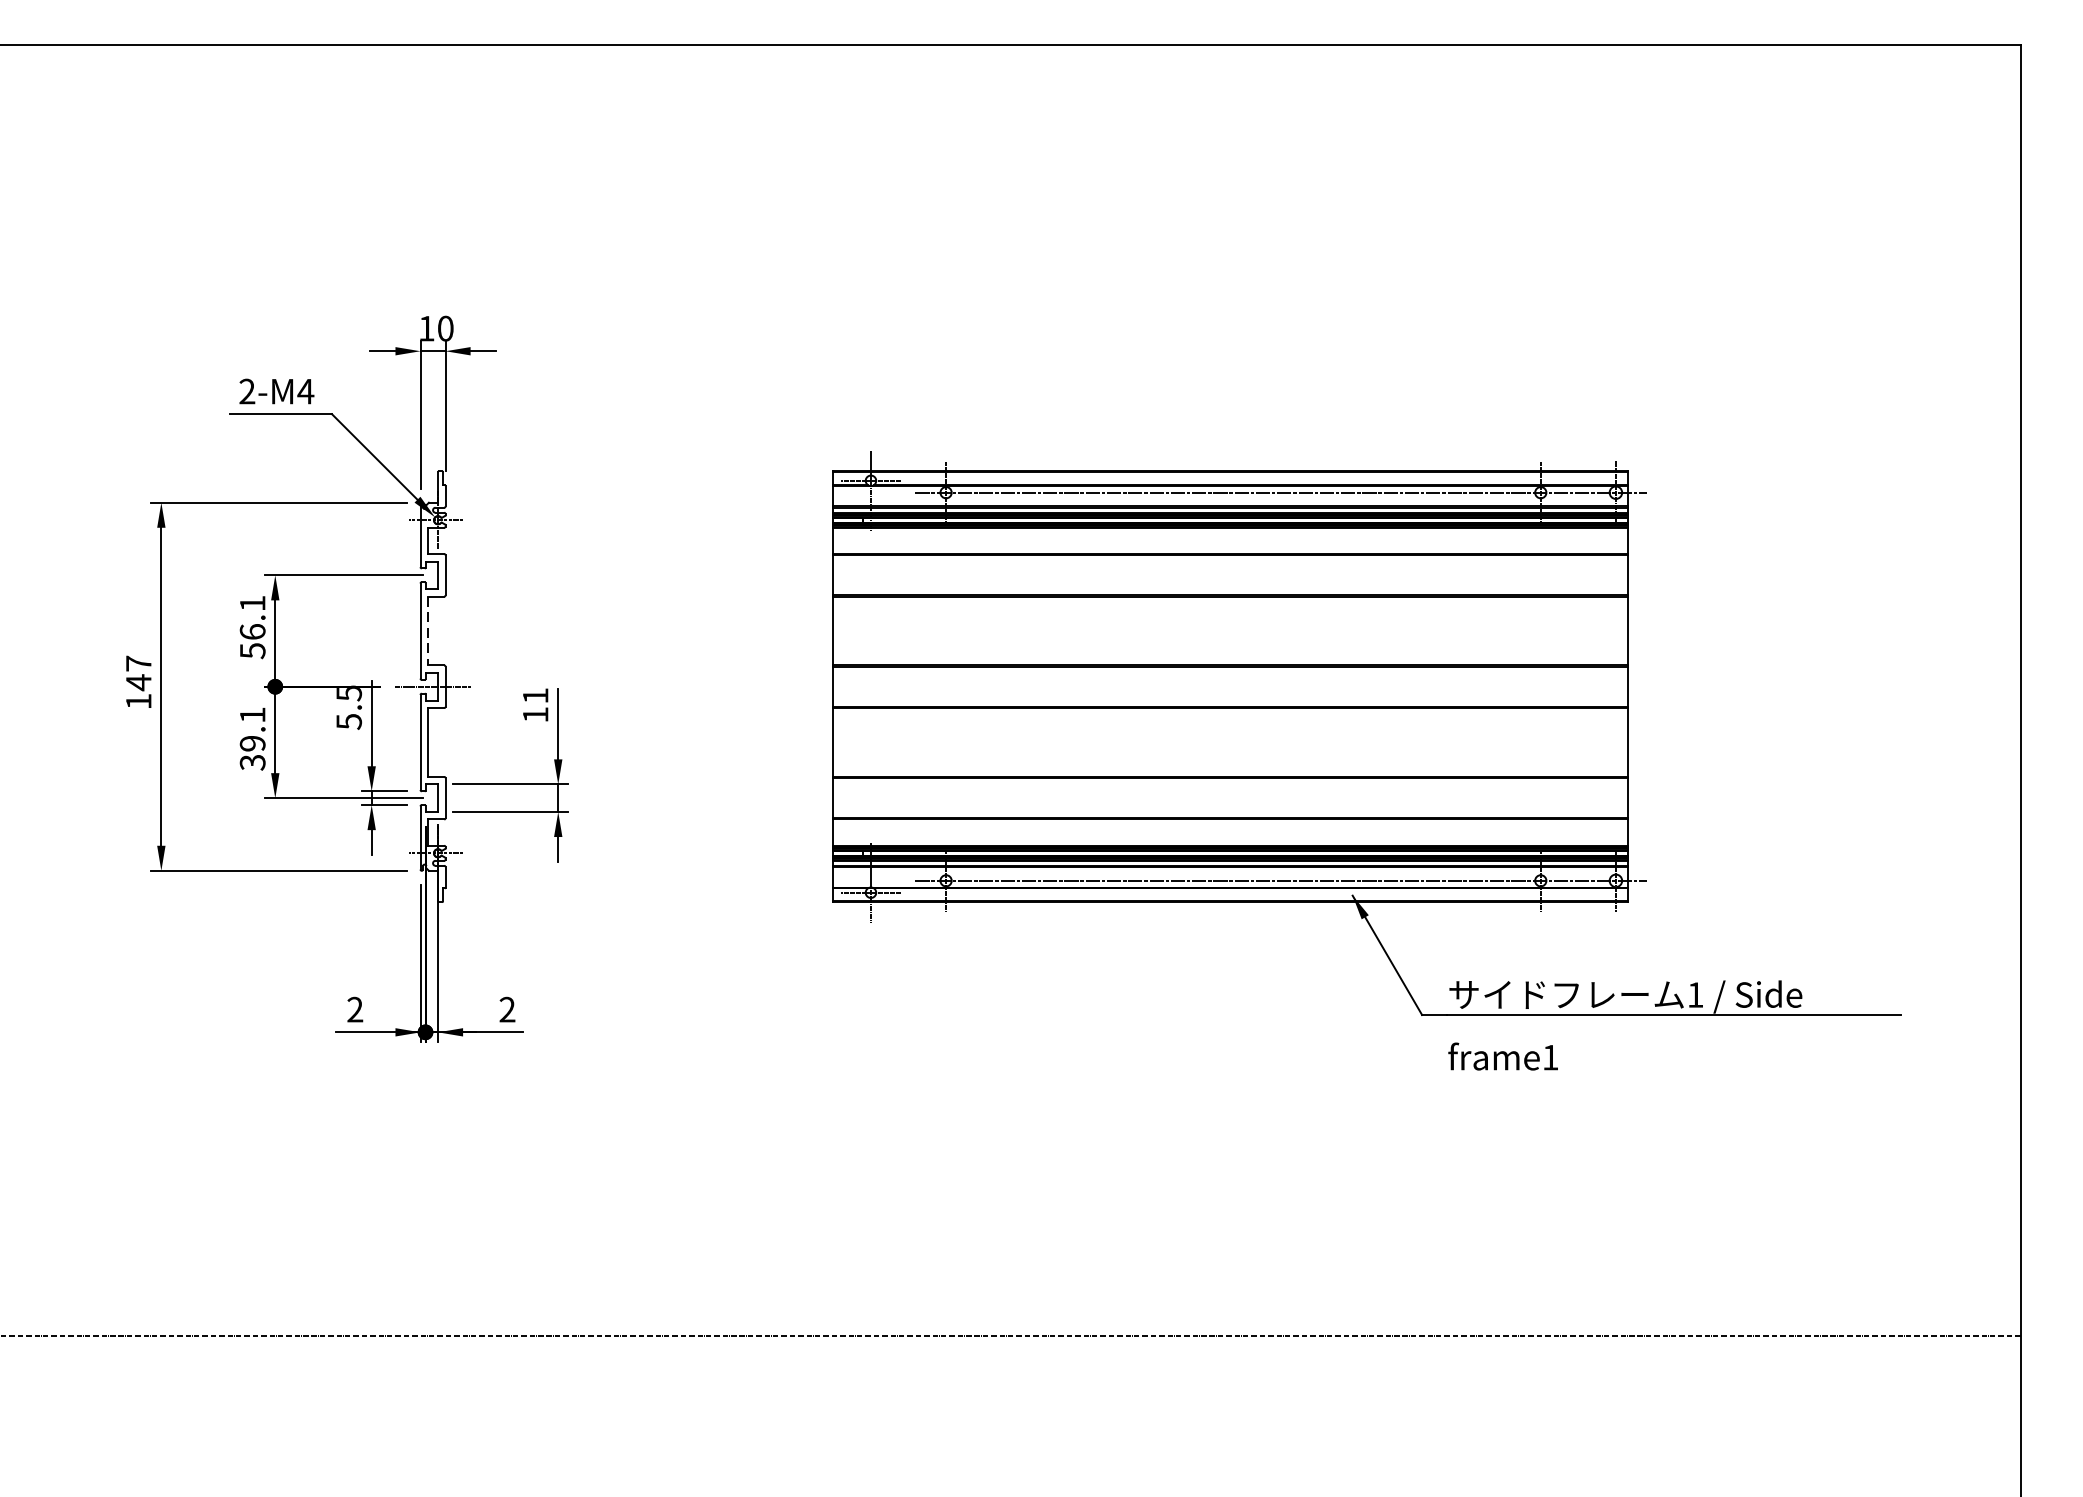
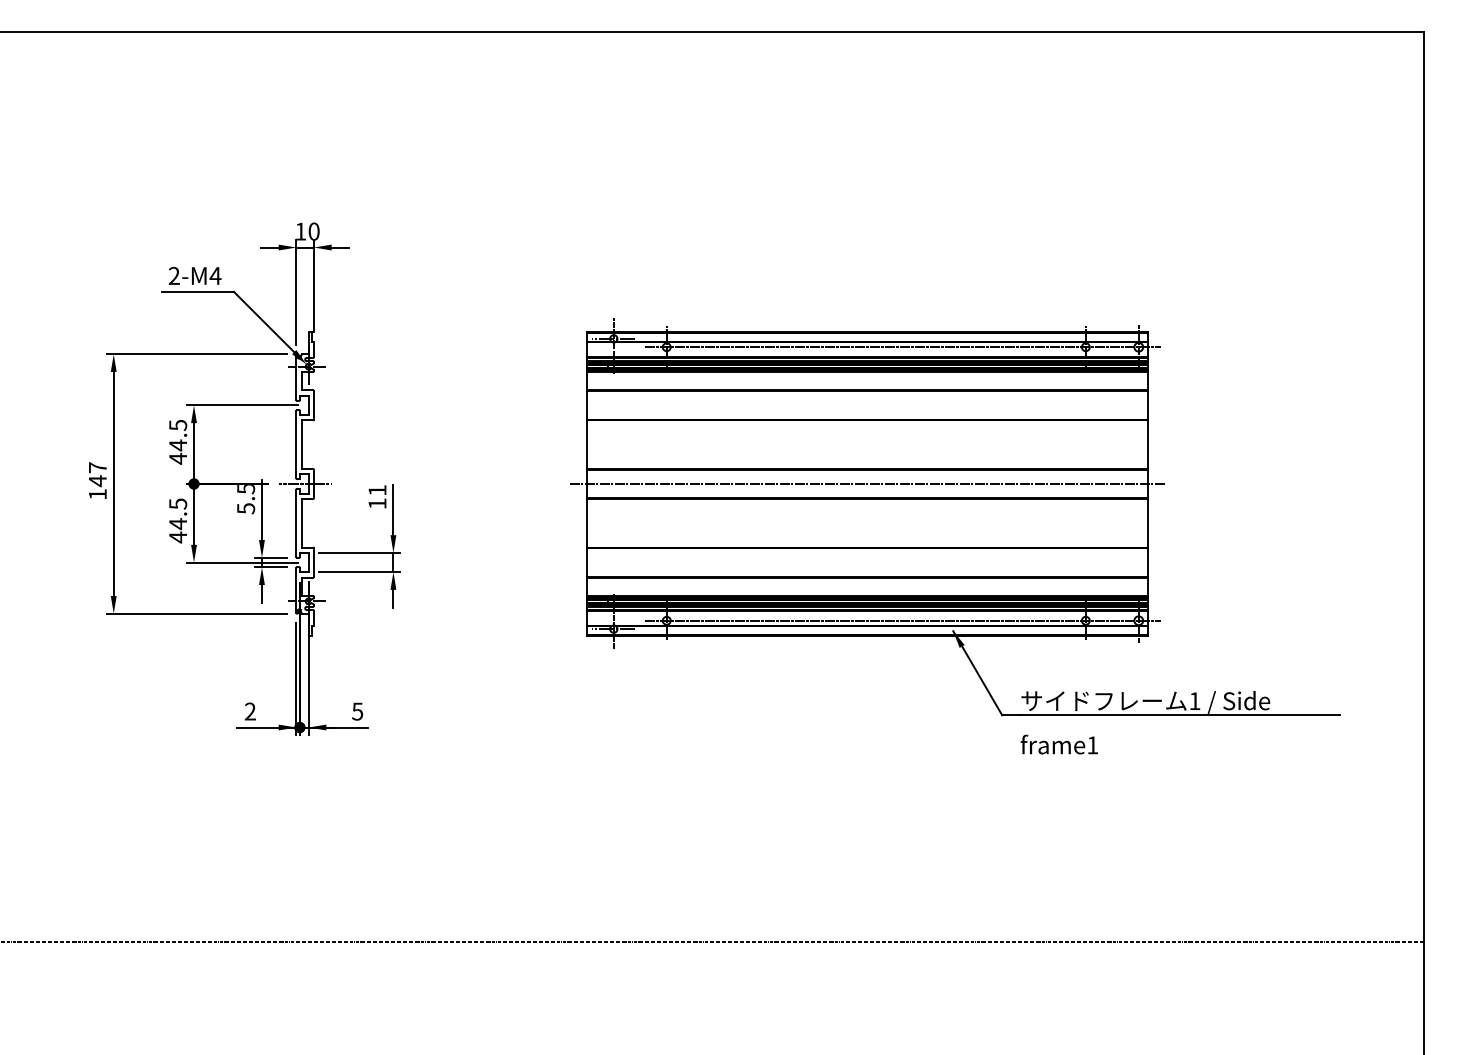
text: (253, 627) -> (178, 442), 56.1 -> 44.5
line: (427, 632) -> (301, 445), dashed -> solid
line: (1230, 687) -> (867, 484), added
text: (253, 738) -> (178, 520), 39.1 -> 44.5
text: (507, 1009) -> (357, 711), 2 -> 5

